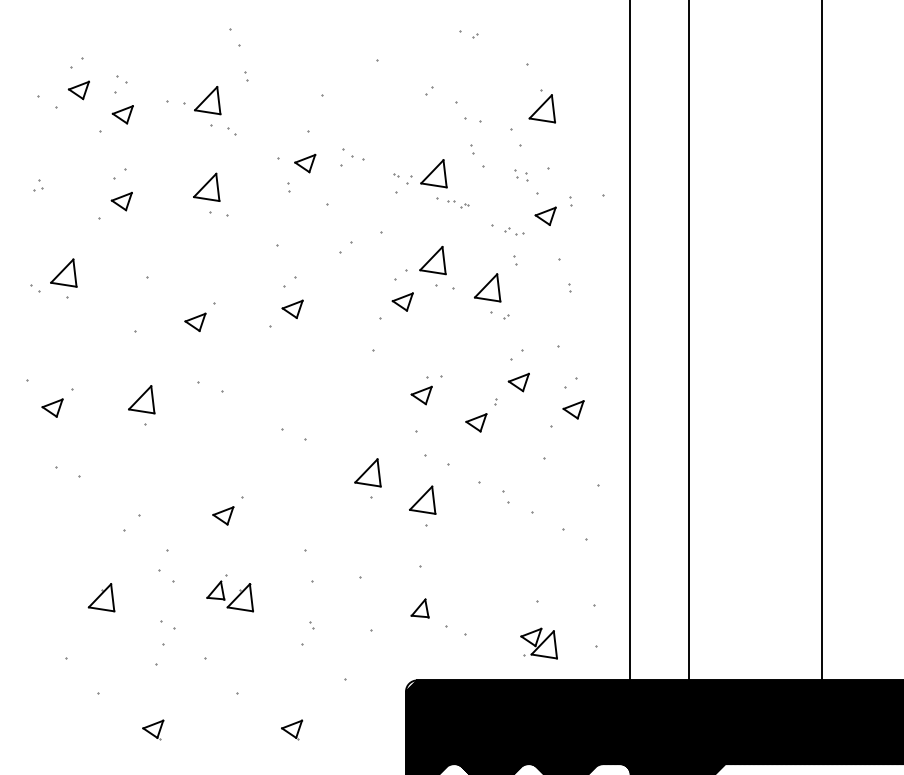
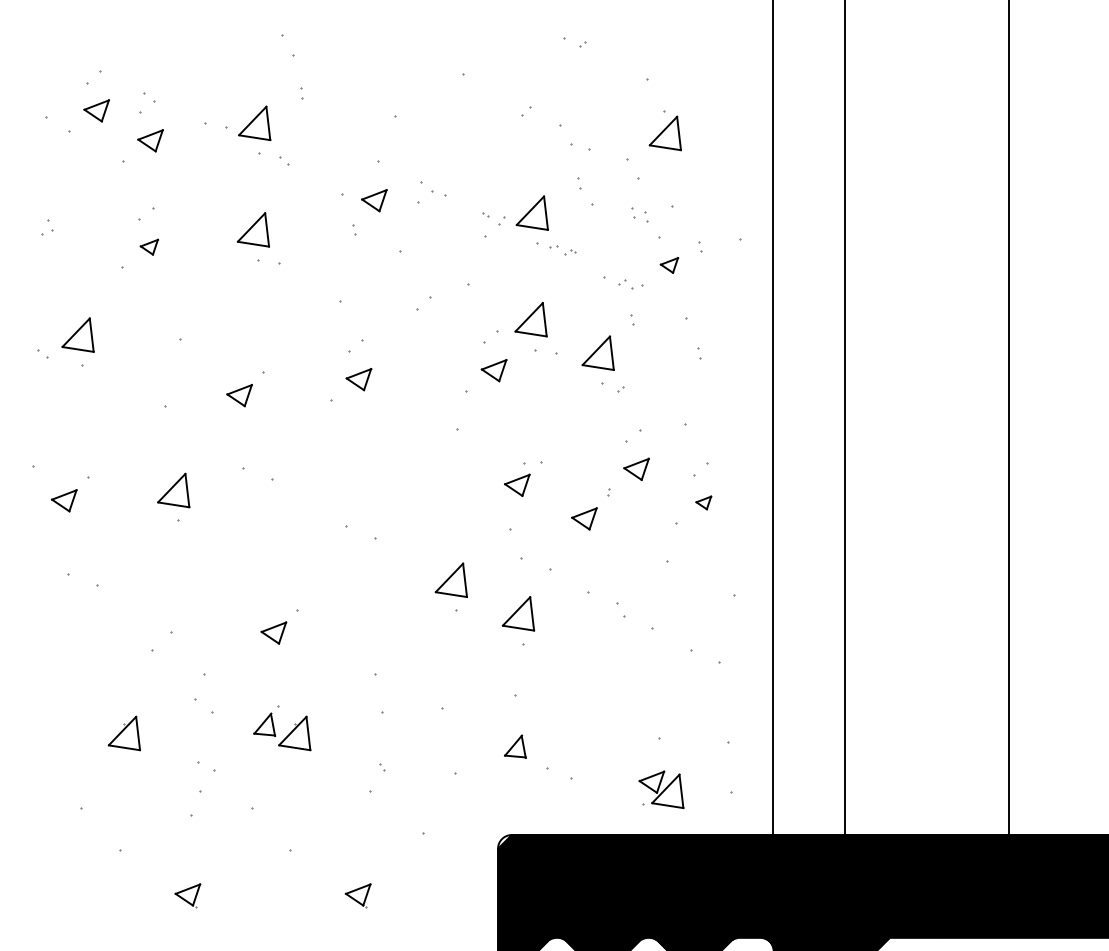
part: (122, 200) -> (149, 246), size x0.7
part: (545, 216) -> (669, 265), size x0.7
part: (573, 409) -> (703, 502), size x0.6

